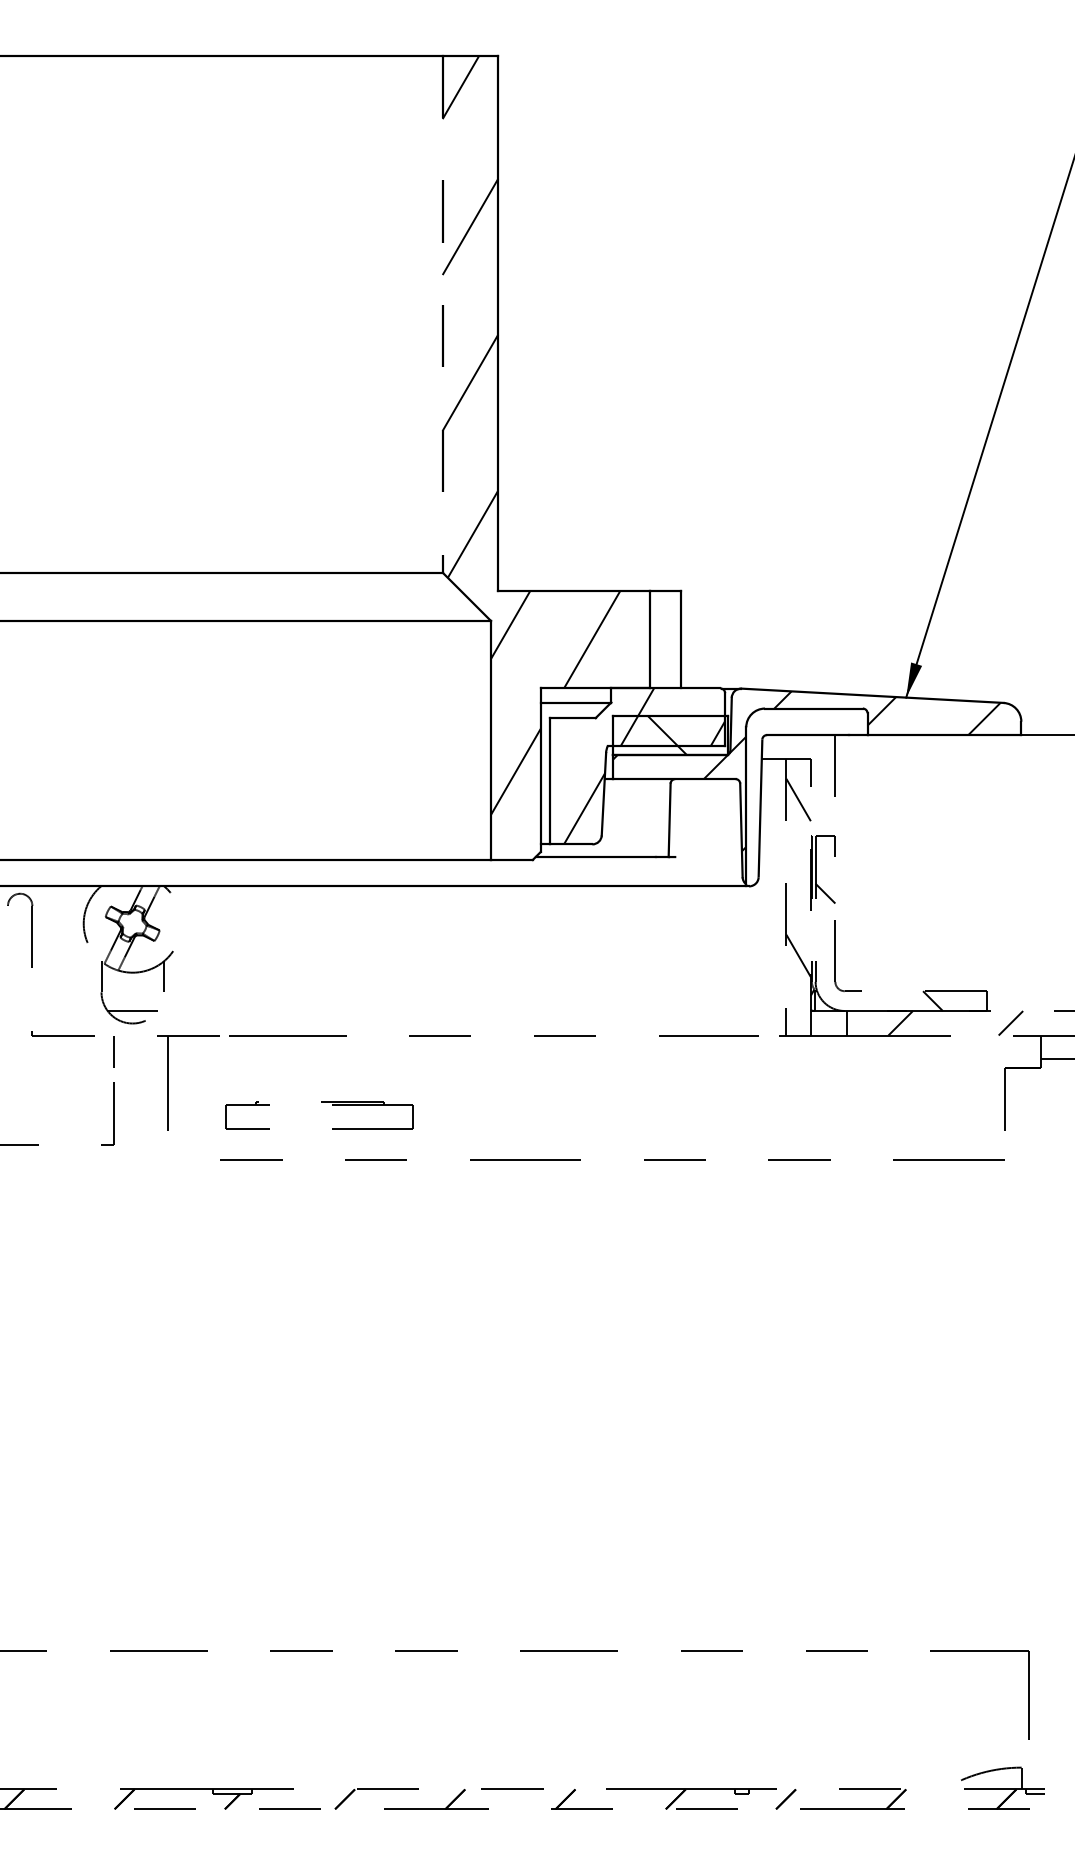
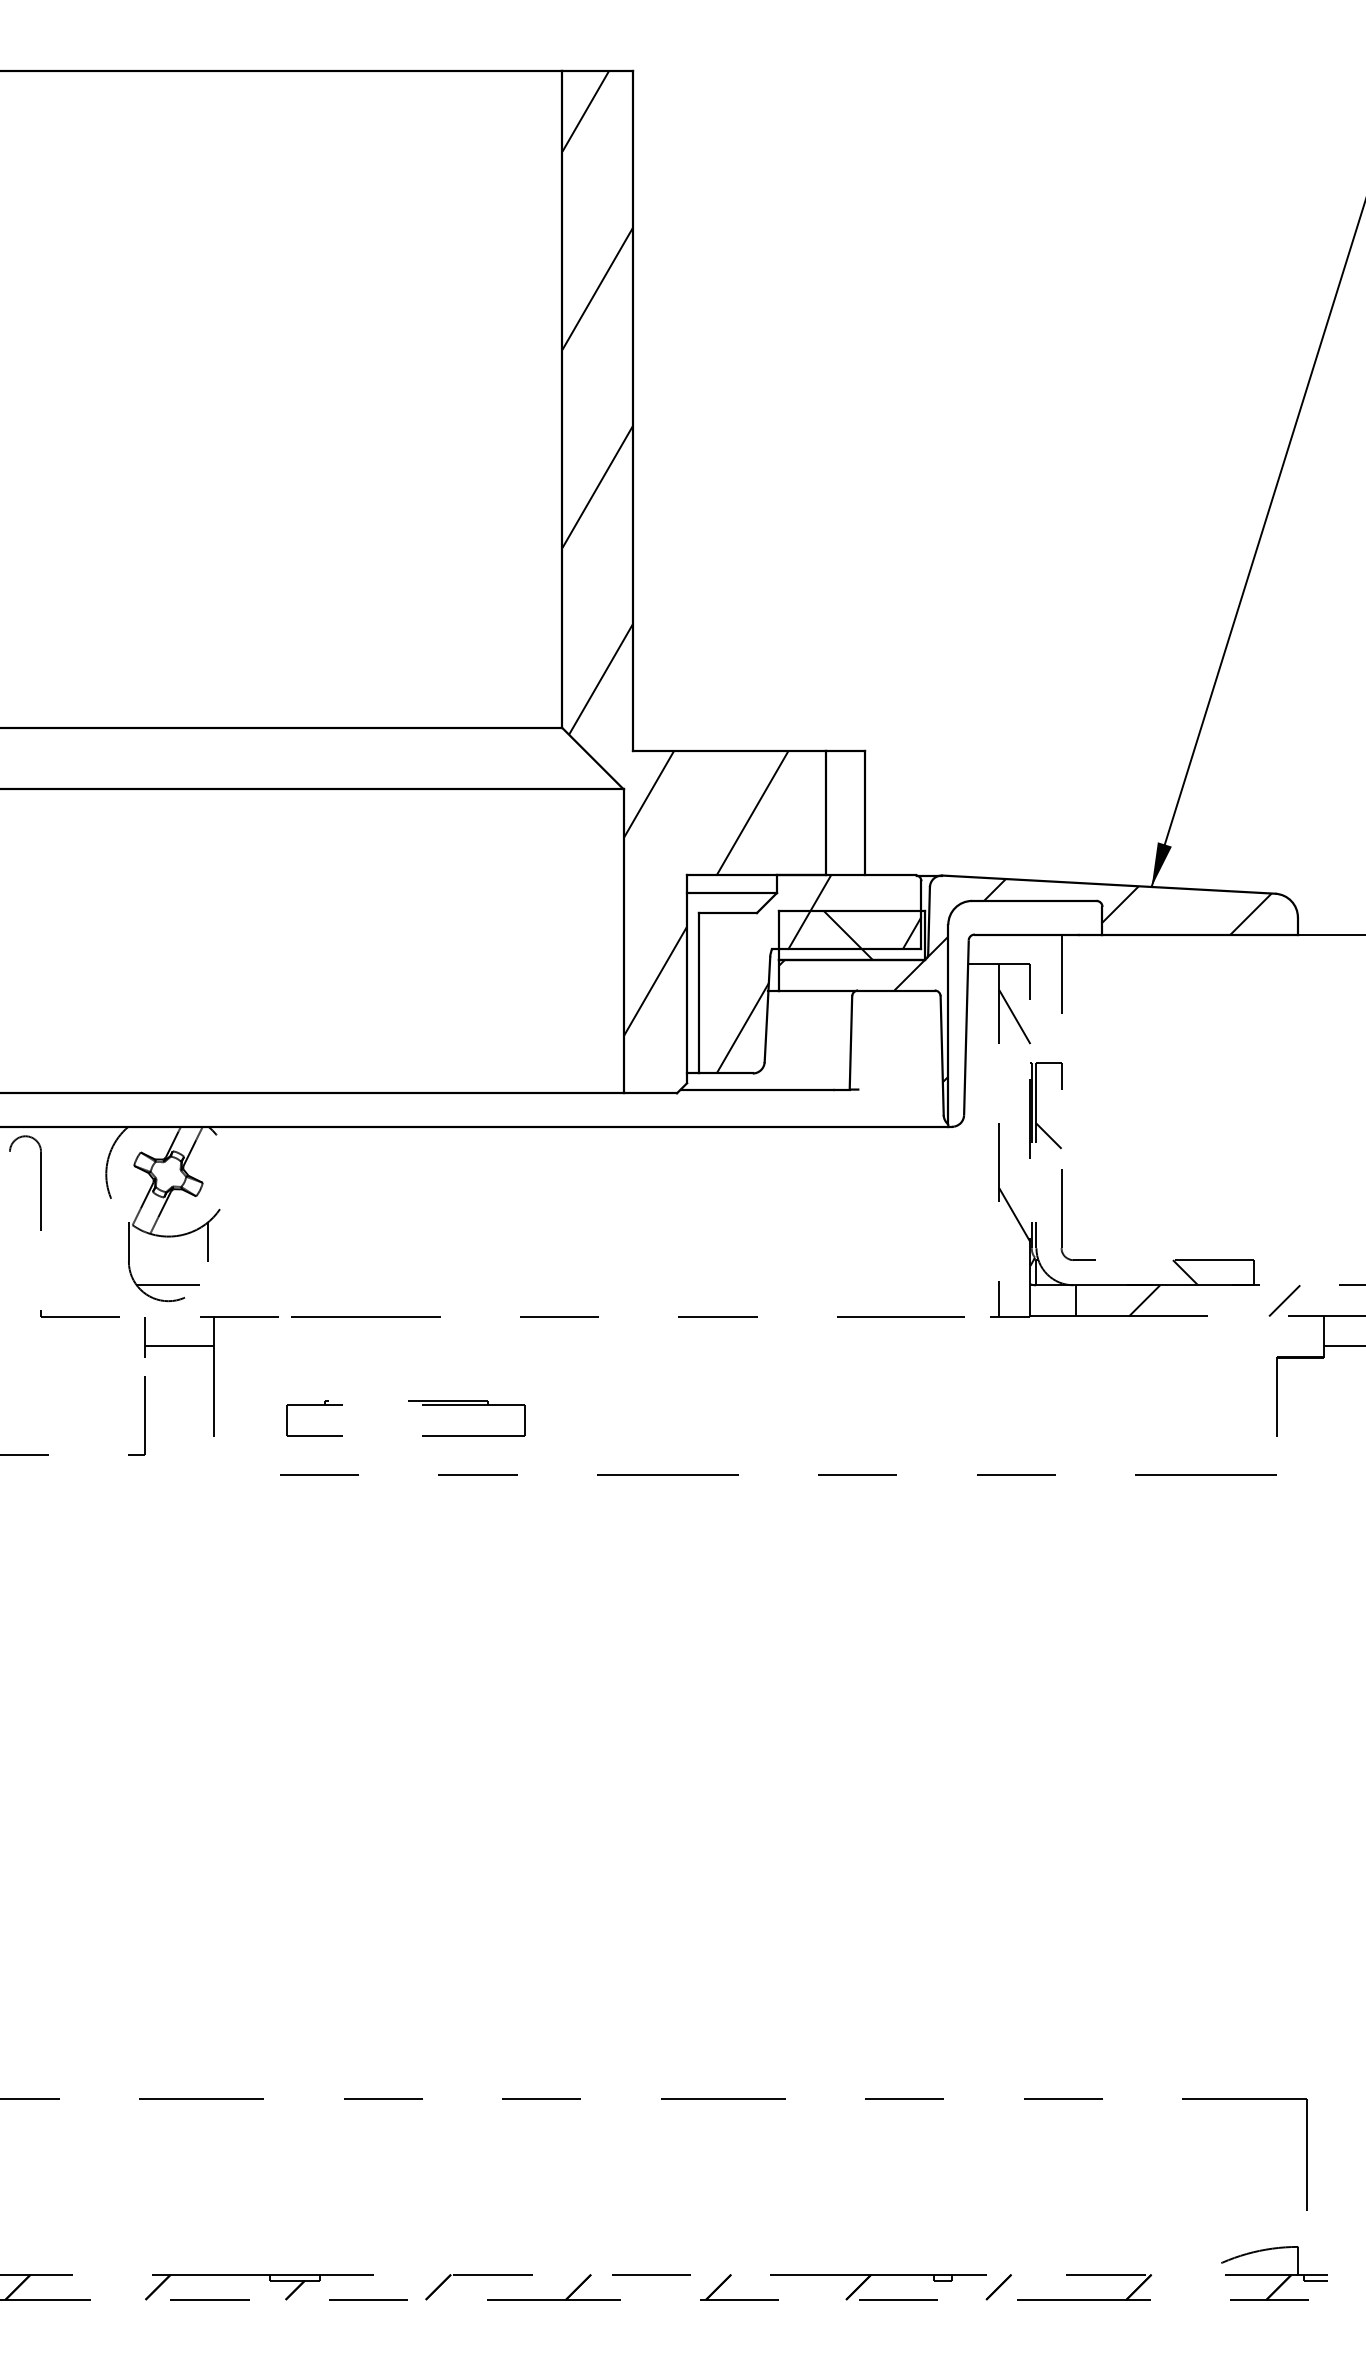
line: (442, 314) -> (562, 399), dashed -> solid
line: (141, 1059) -> (179, 1346), added

